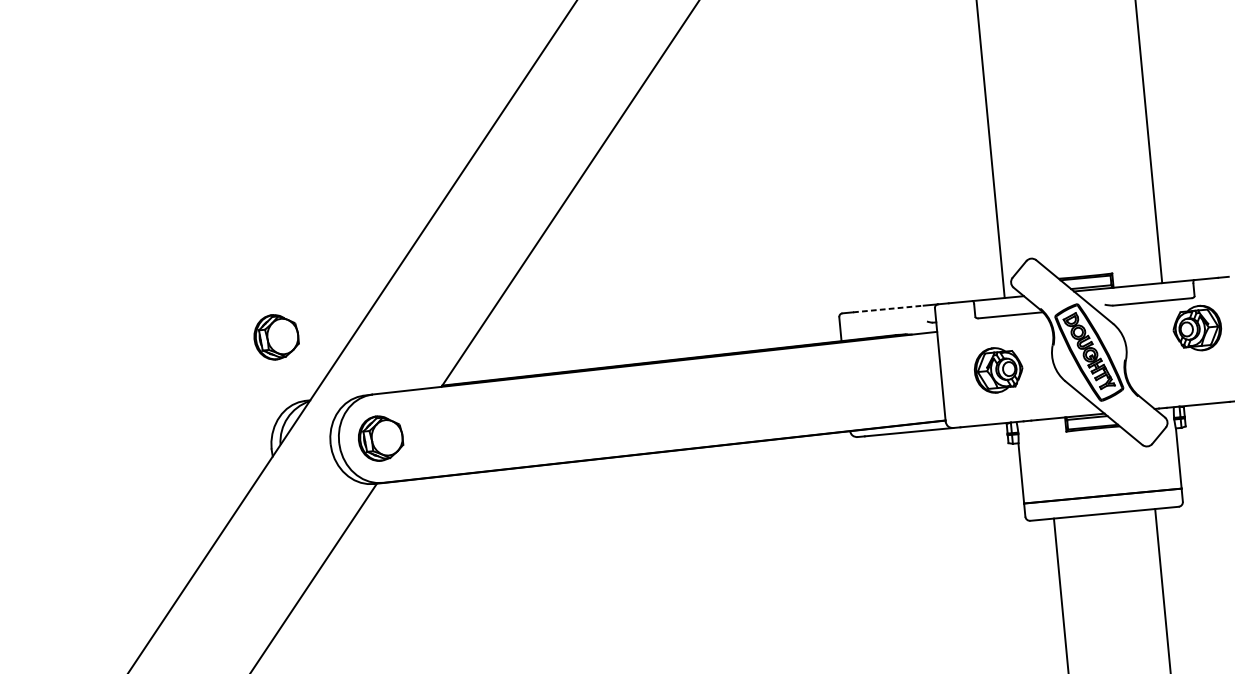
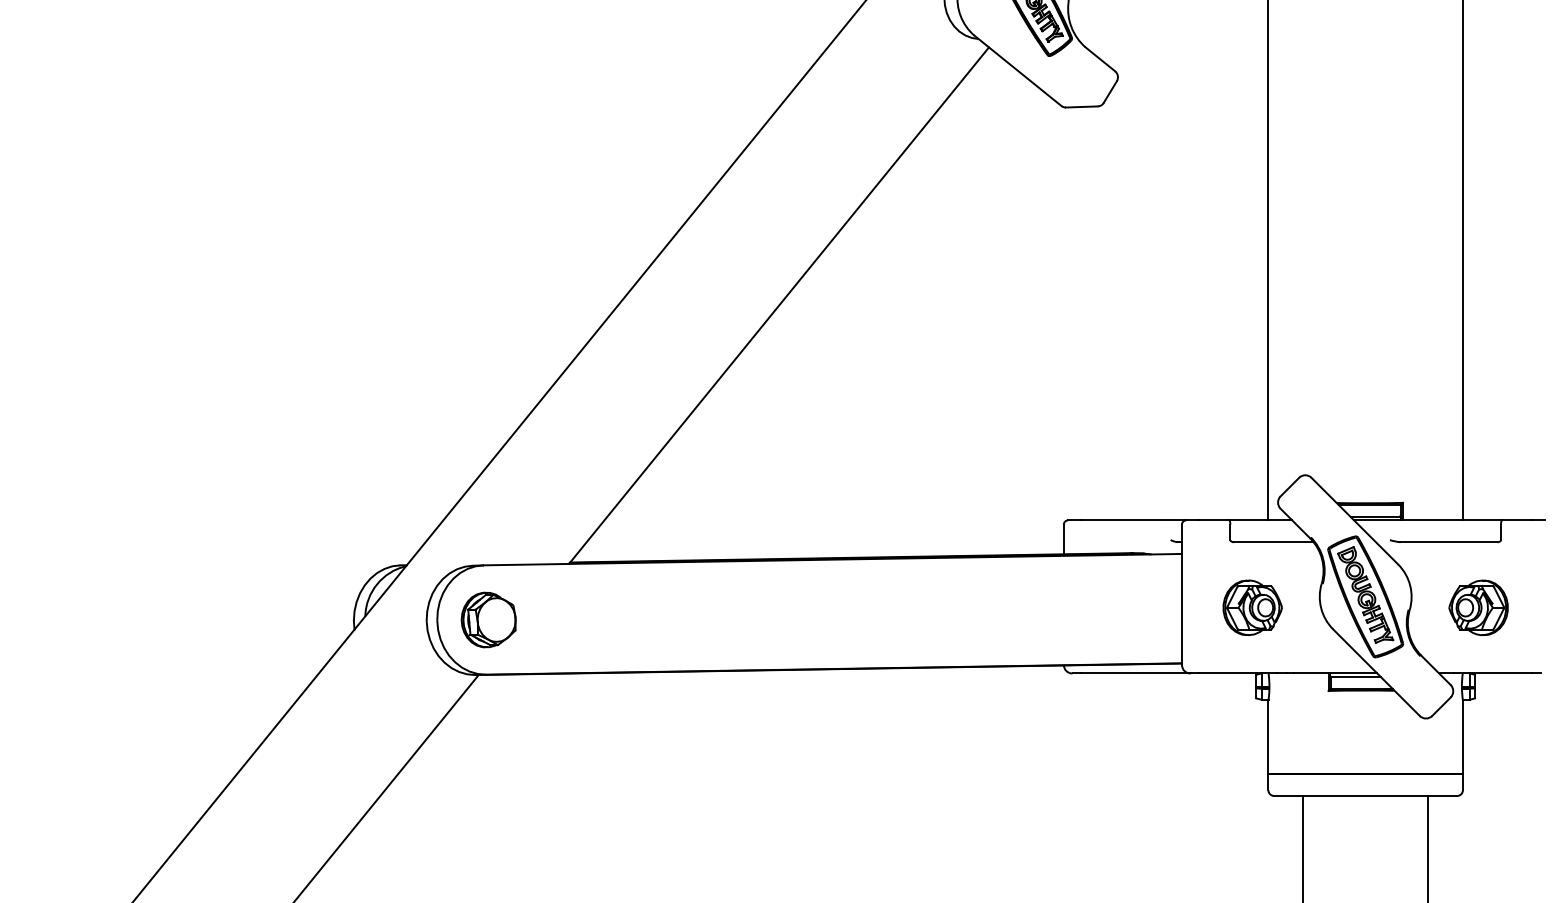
line: (888, 309) -> (1124, 520), dashed -> solid
part: (1197, 328) -> (1478, 607), moved
part: (276, 336) -> (372, 483), removed

